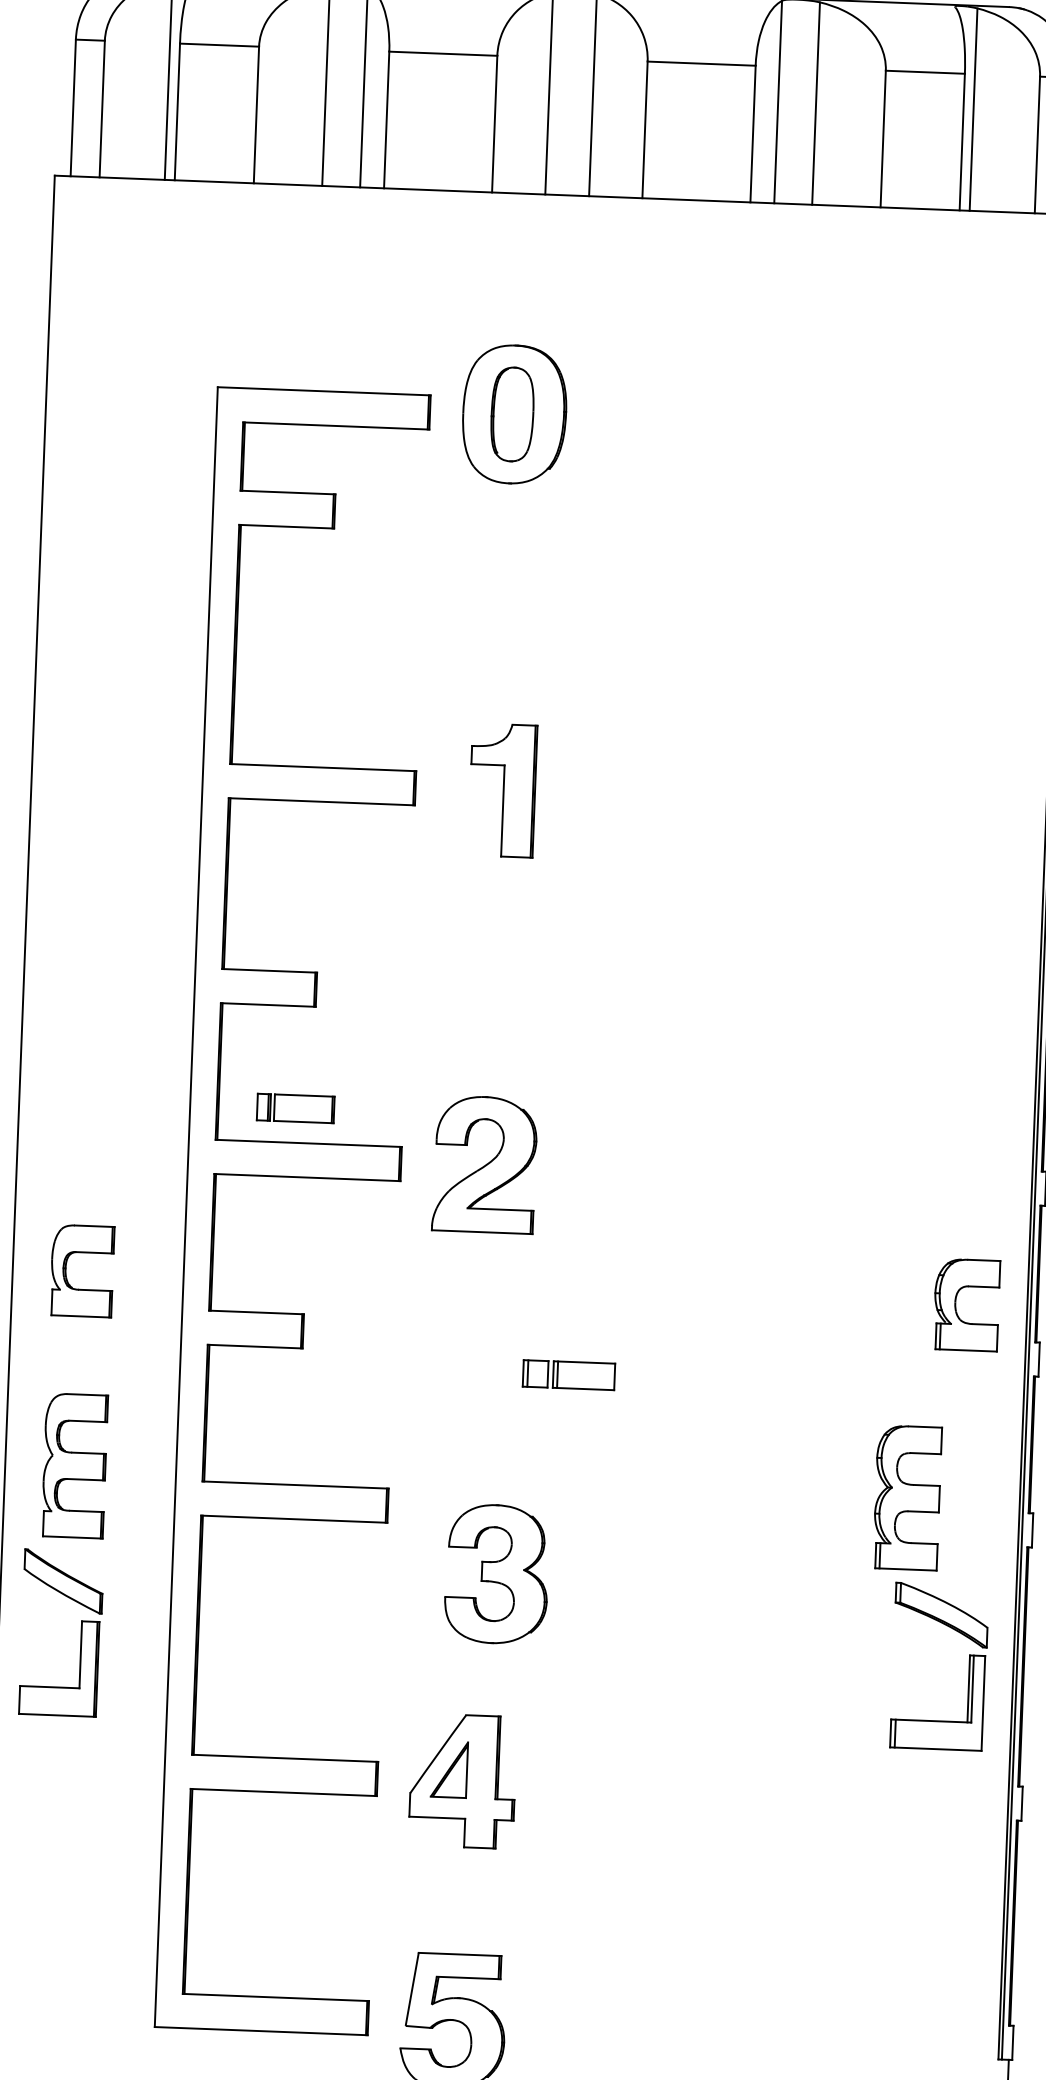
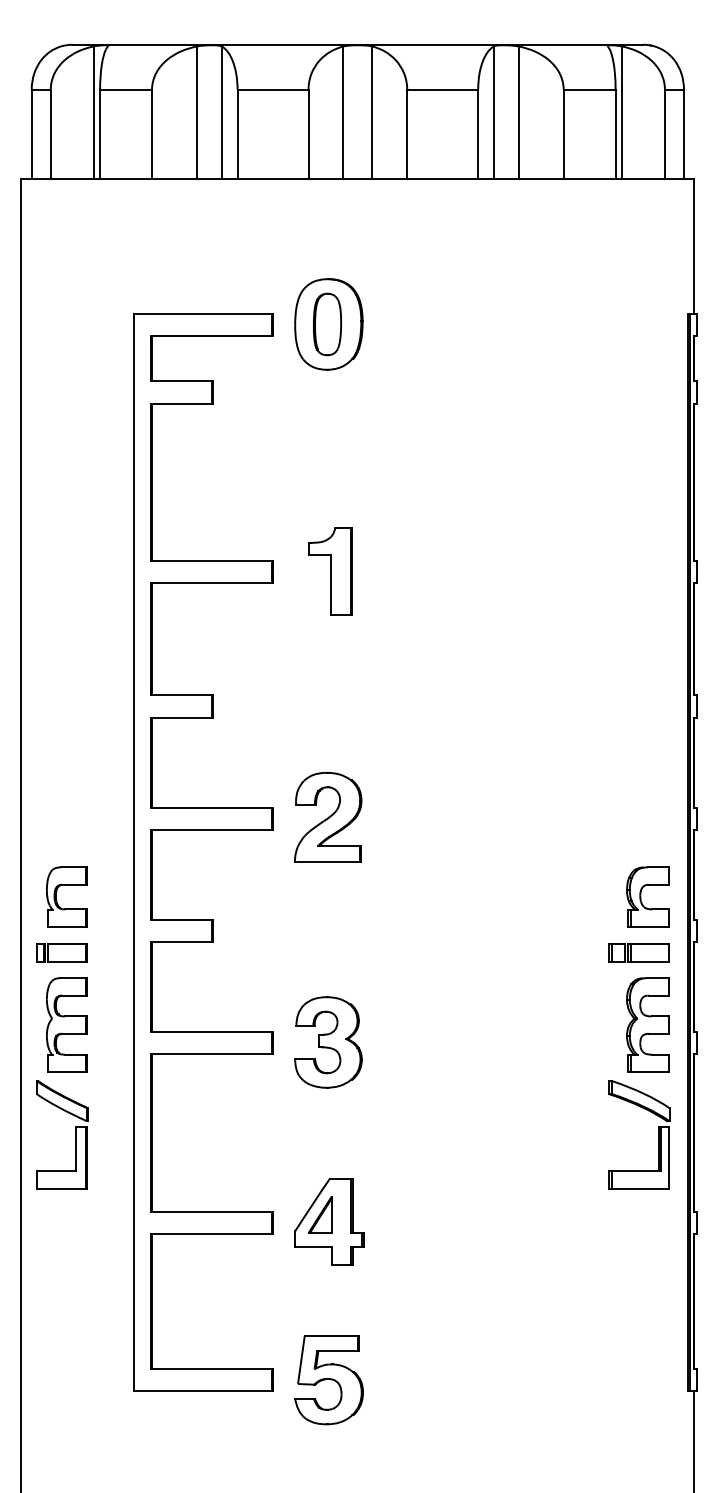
part: (295, 1107) -> (61, 952), moved
part: (568, 1374) -> (638, 952), moved
part: (907, 1497) -> (647, 1024), moved
part: (496, 1574) -> (328, 1042), moved

